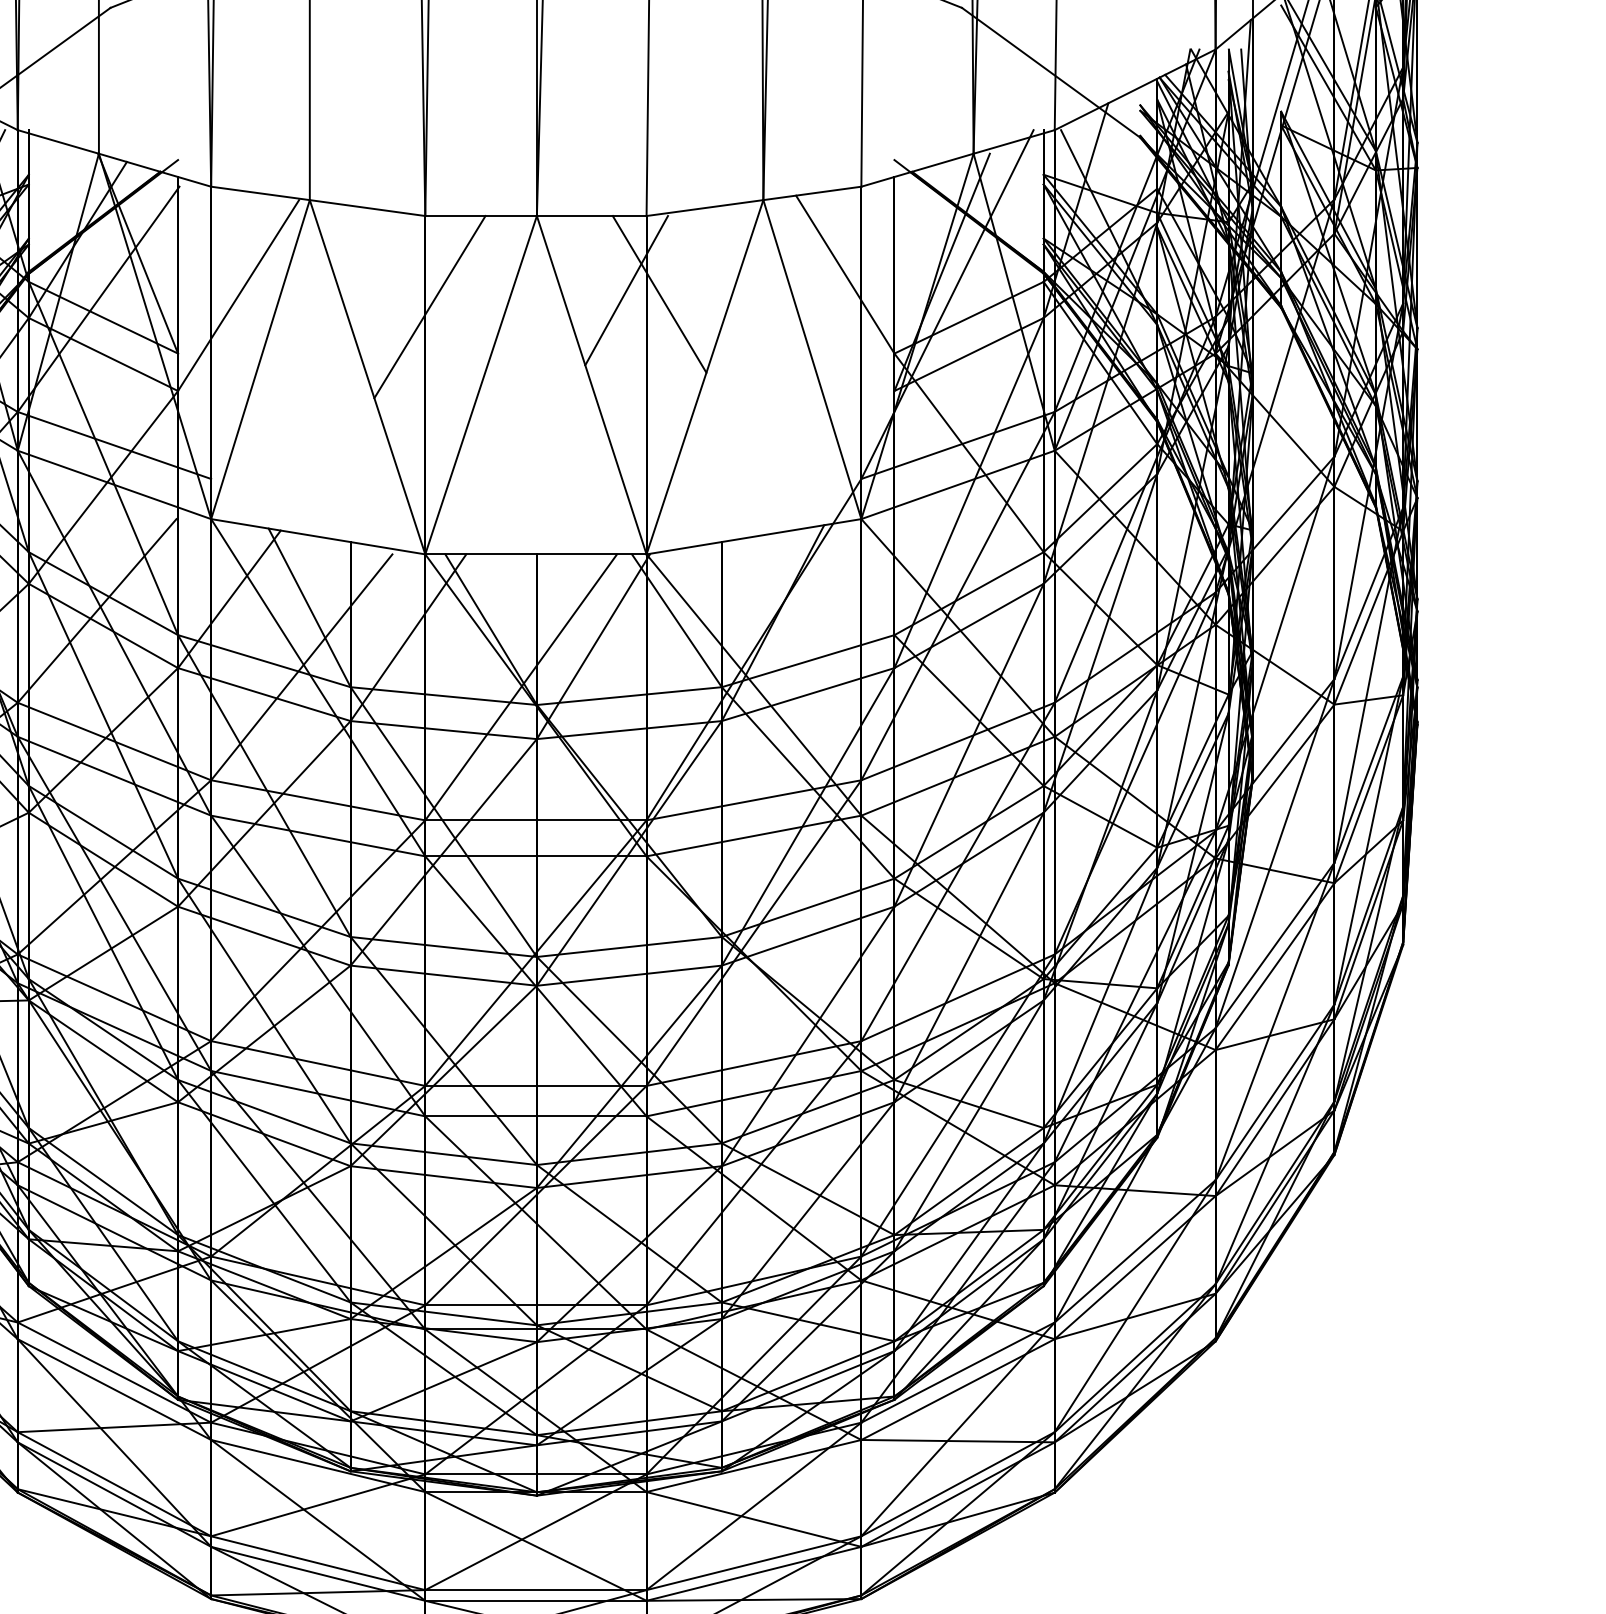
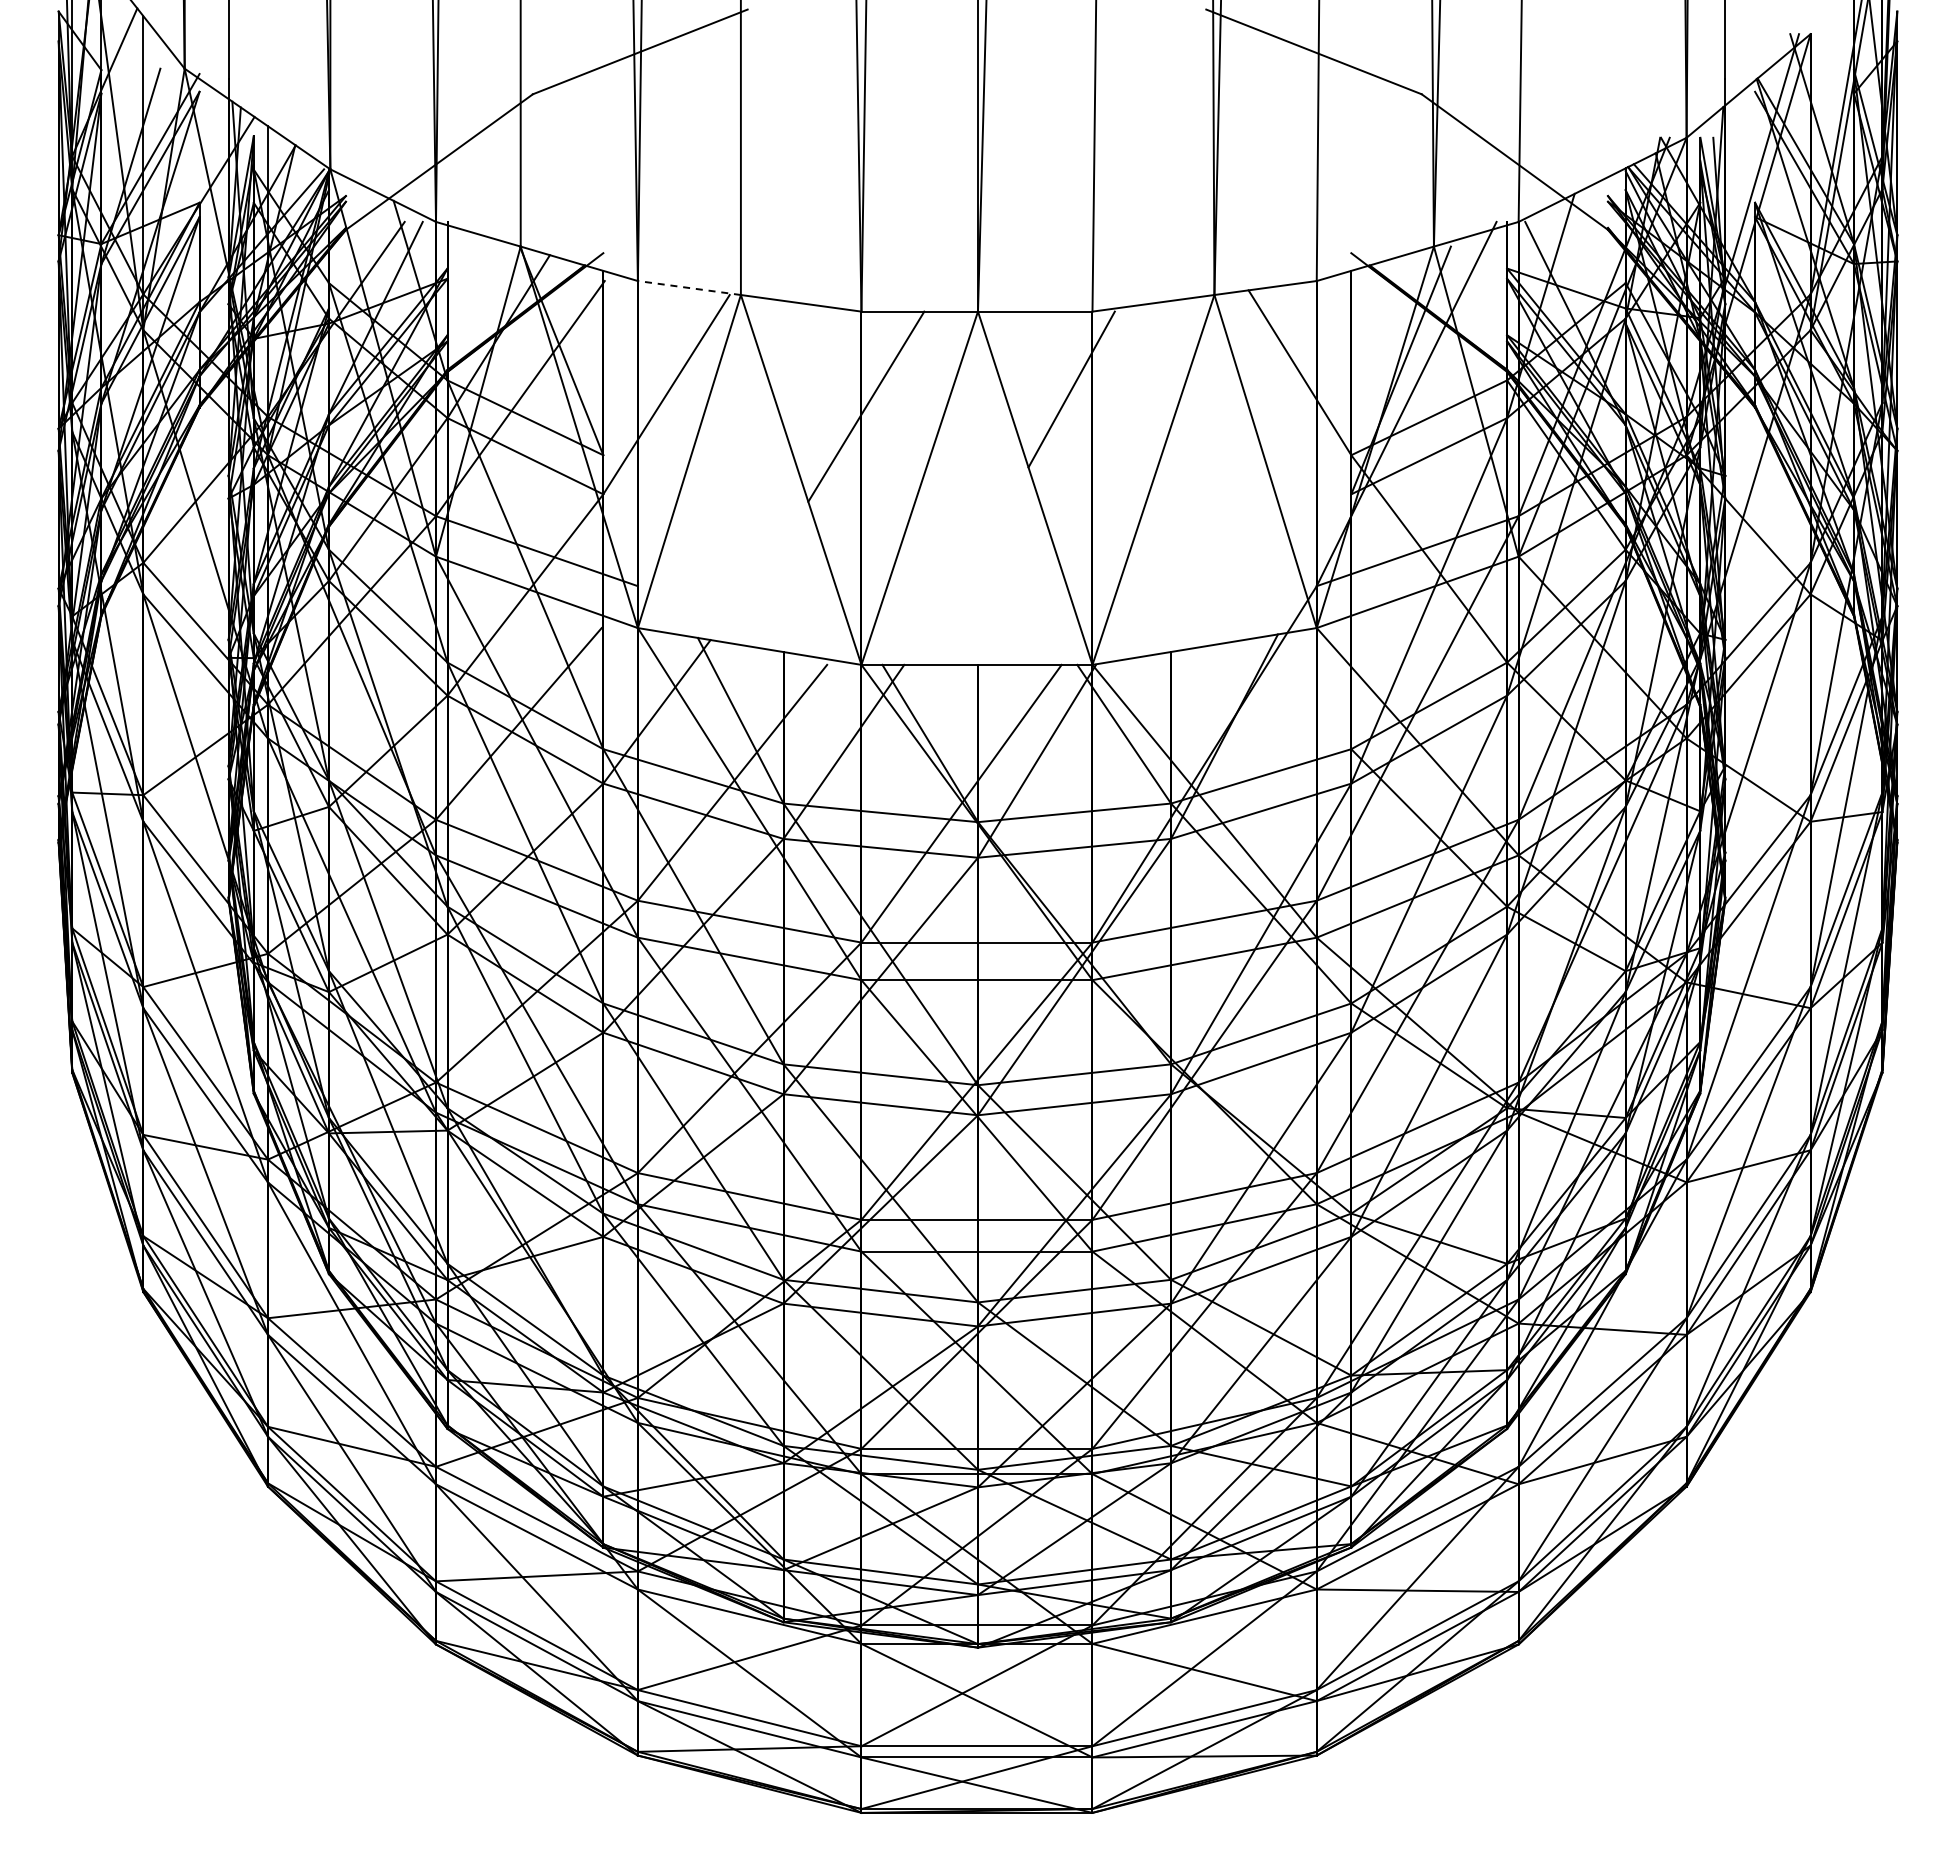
line: (260, 193) -> (689, 288), solid -> dashed
line: (659, 294) -> (1106, 393), removed

